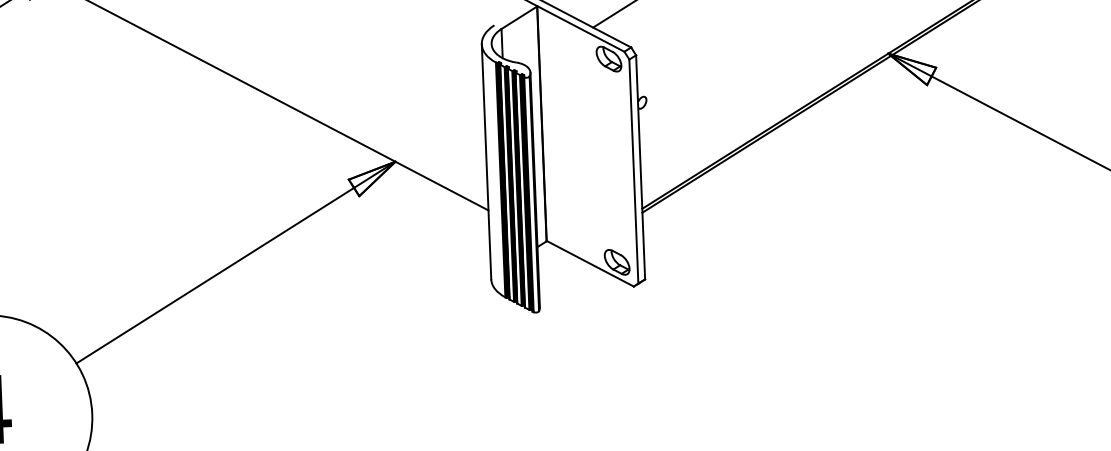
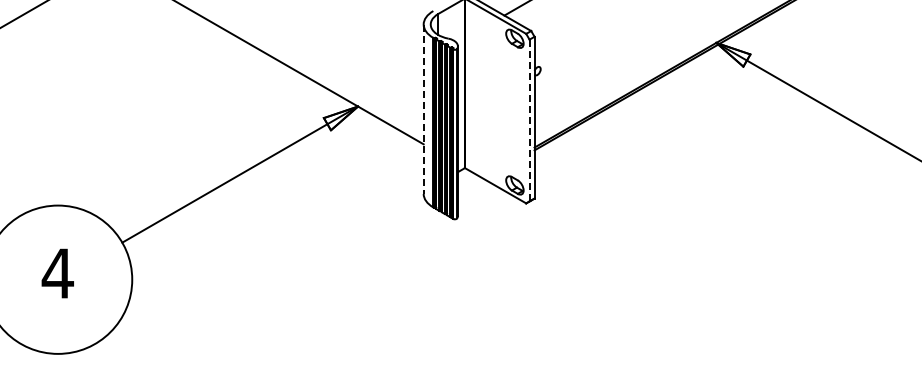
line: (486, 162) -> (423, 109), solid -> dashed
line: (633, 171) -> (529, 120), solid -> dashed

